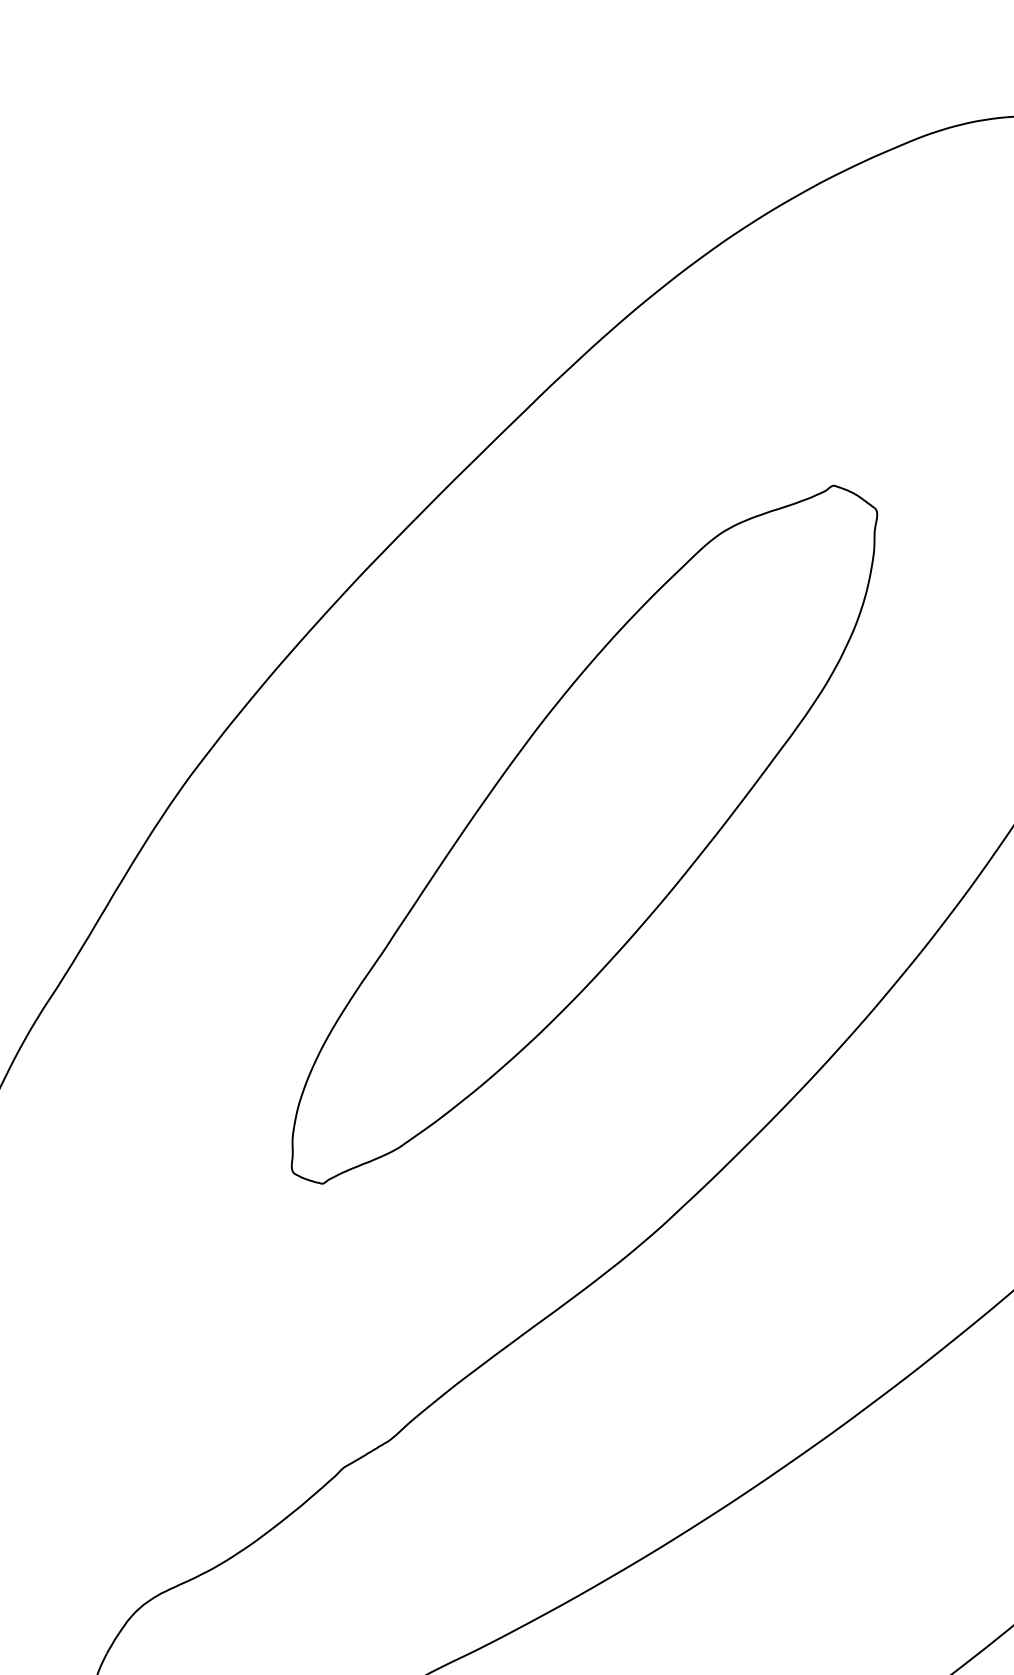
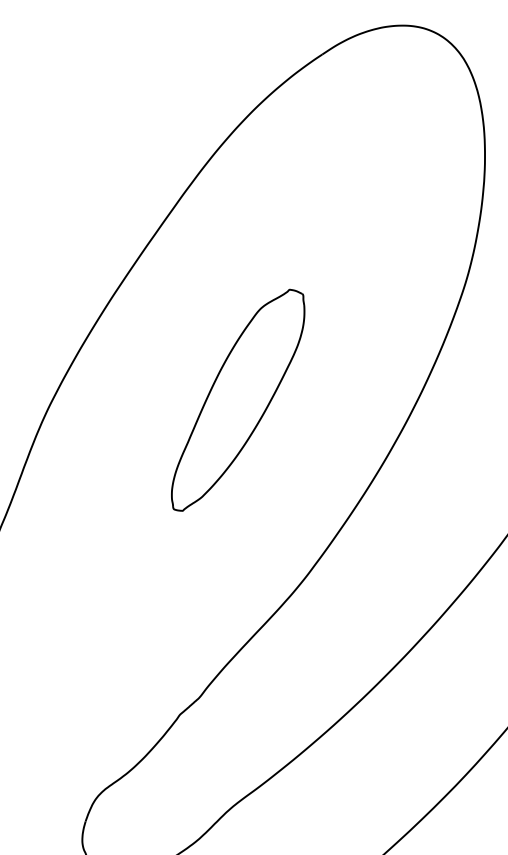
part: (583, 836) -> (237, 400), size x0.6

